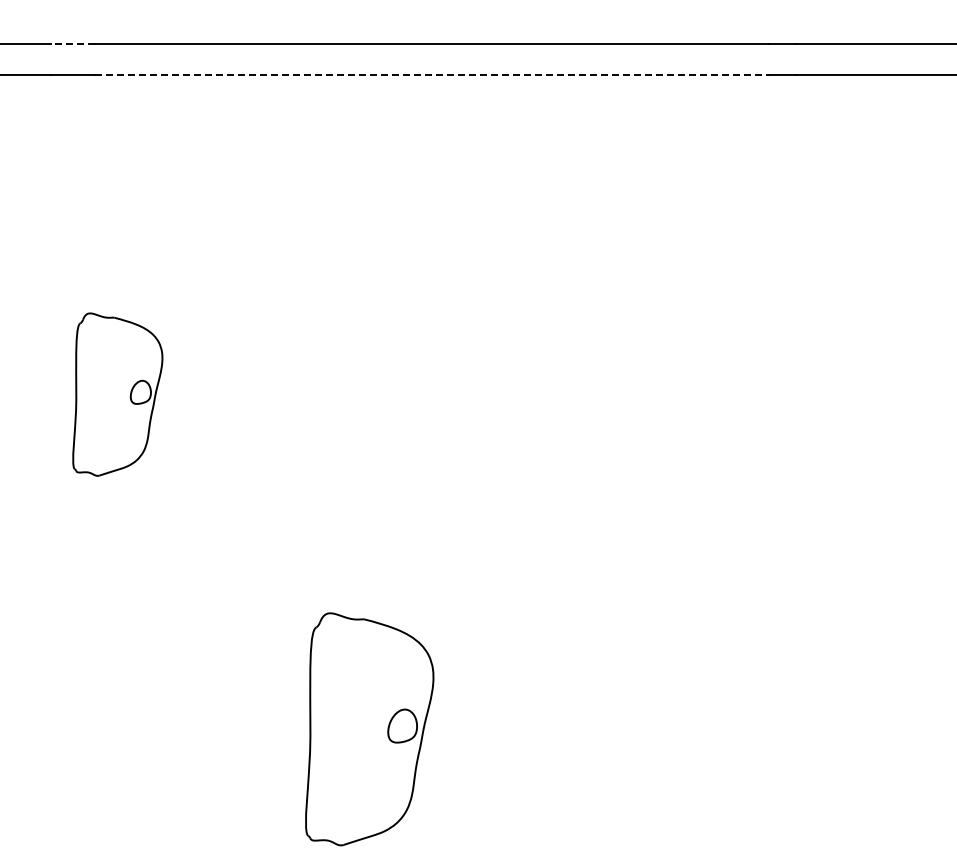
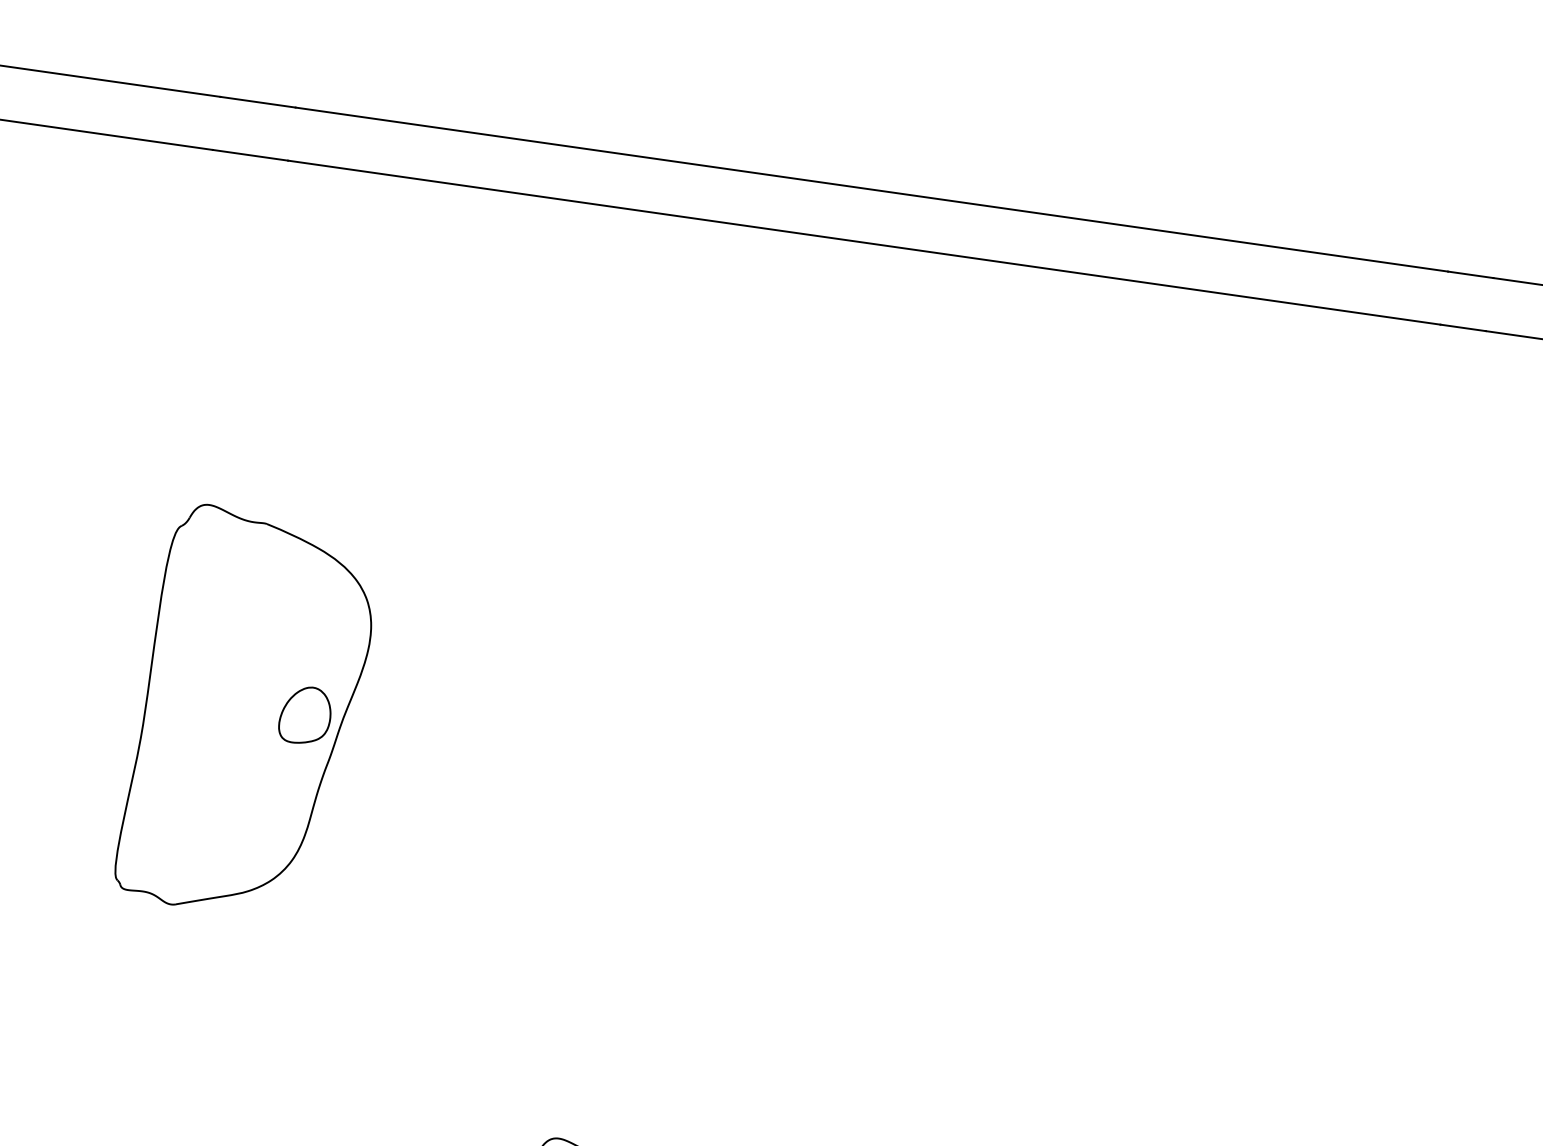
line: (73, 43) -> (258, 101), dashed -> solid
line: (432, 74) -> (864, 242), dashed -> solid
part: (117, 394) -> (248, 712), size x1.43

